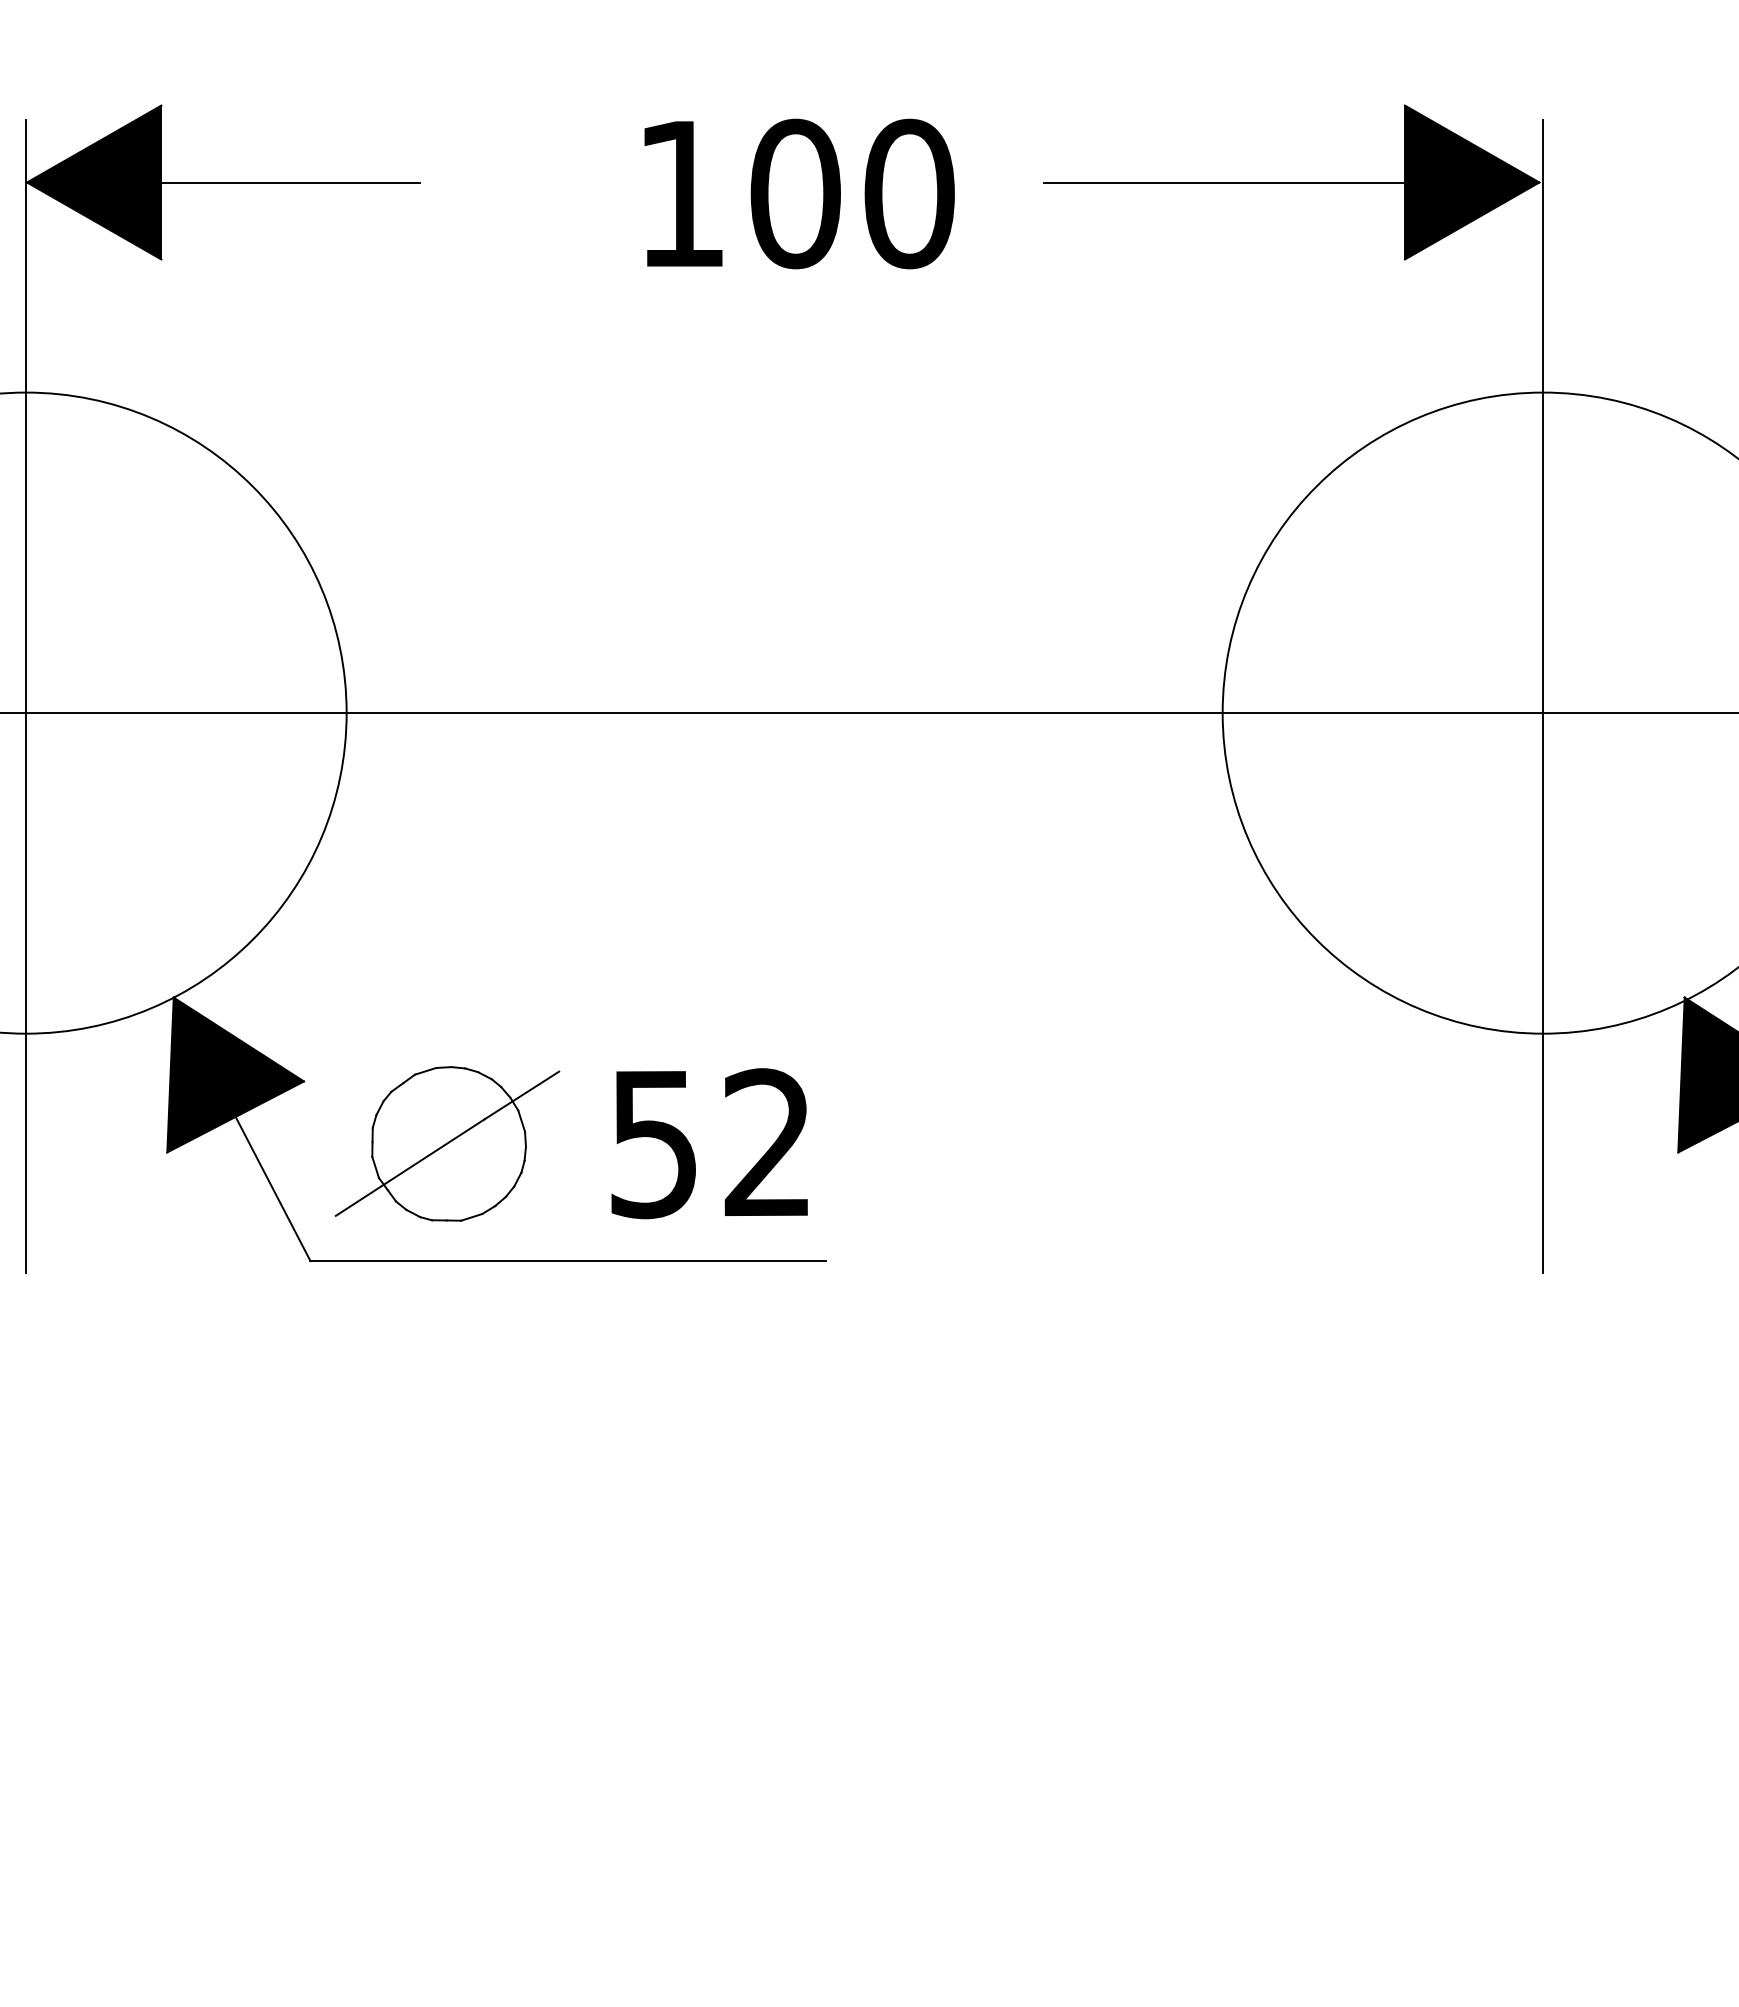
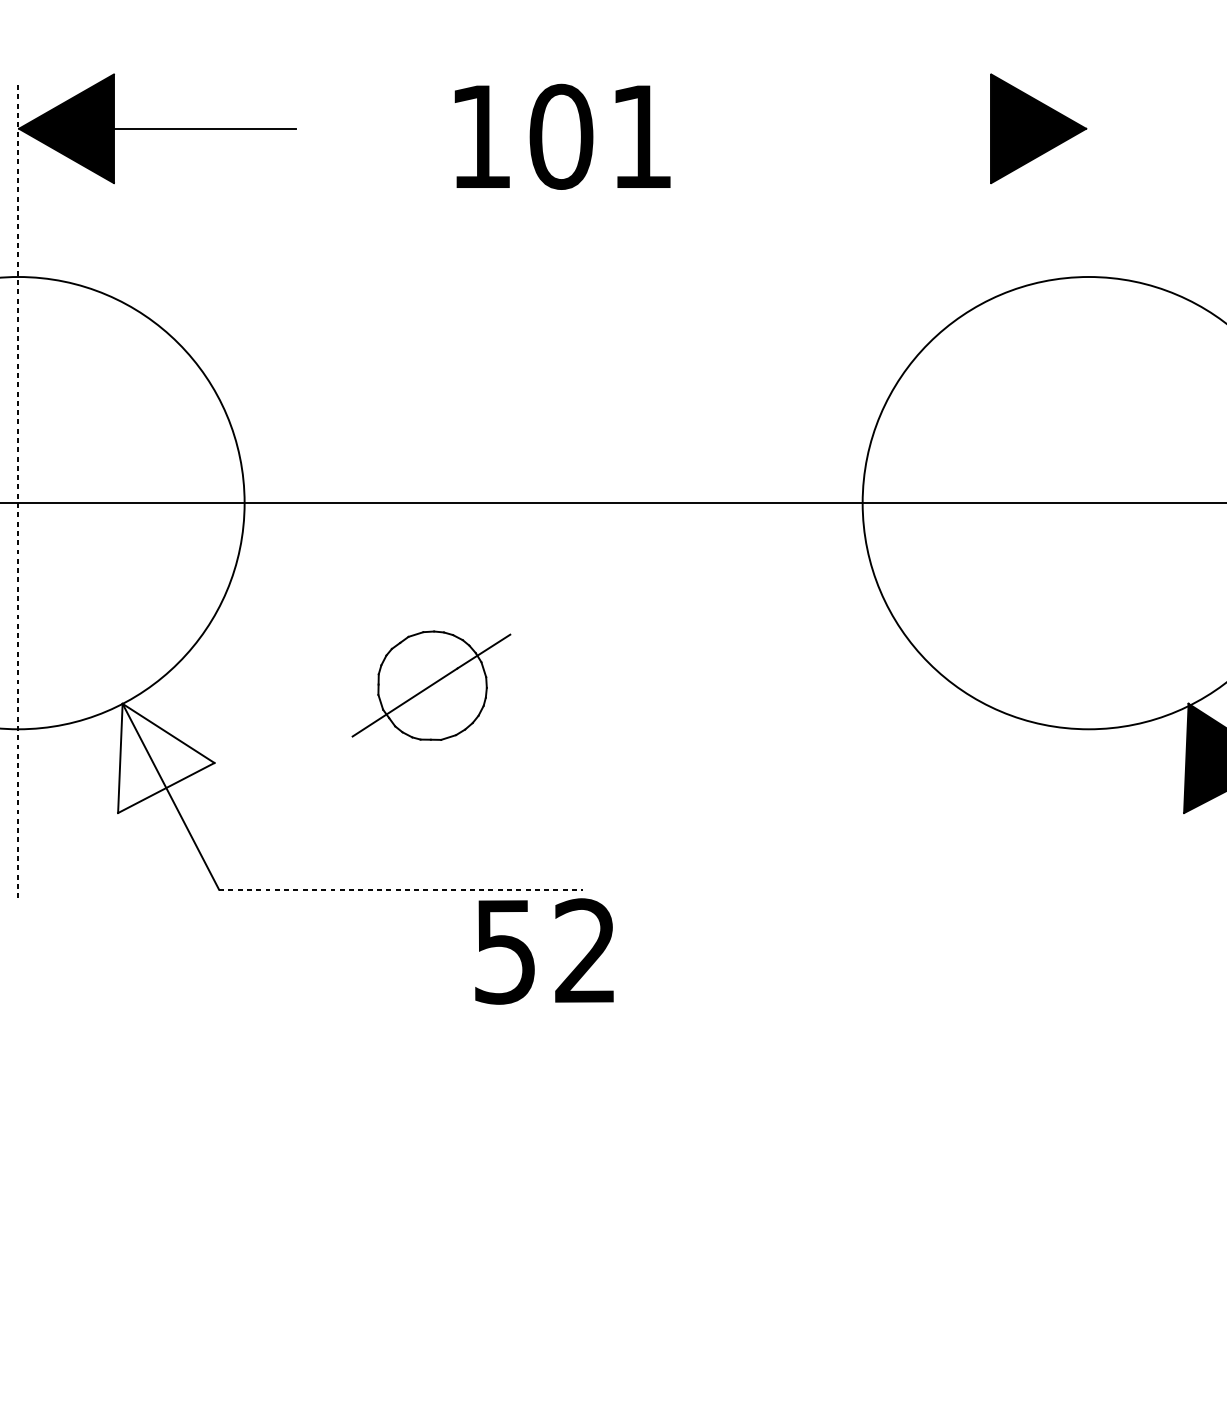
line: (1223, 182) -> (863, 128), removed
text: (909, 193) -> (641, 136), 100 -> 101
line: (1543, 695) -> (1089, 490), removed
line: (26, 696) -> (18, 491), solid -> dashed
fill: (235, 1074) -> (166, 758), removed
part: (447, 1143) -> (431, 685), moved
text: (709, 1143) -> (544, 951), moved
line: (568, 1261) -> (401, 890), solid -> dashed

